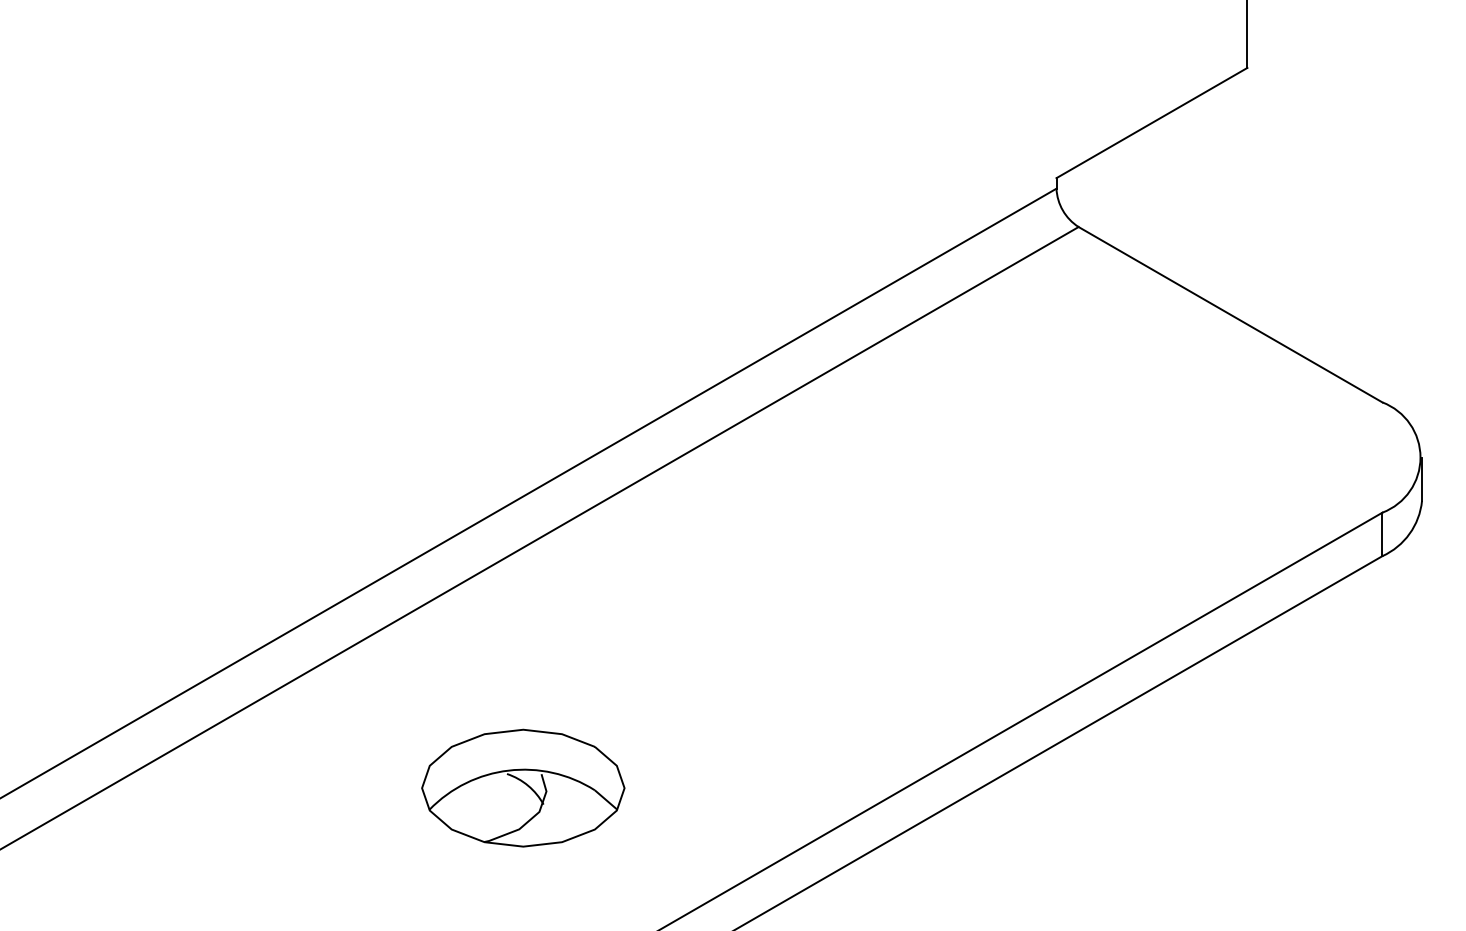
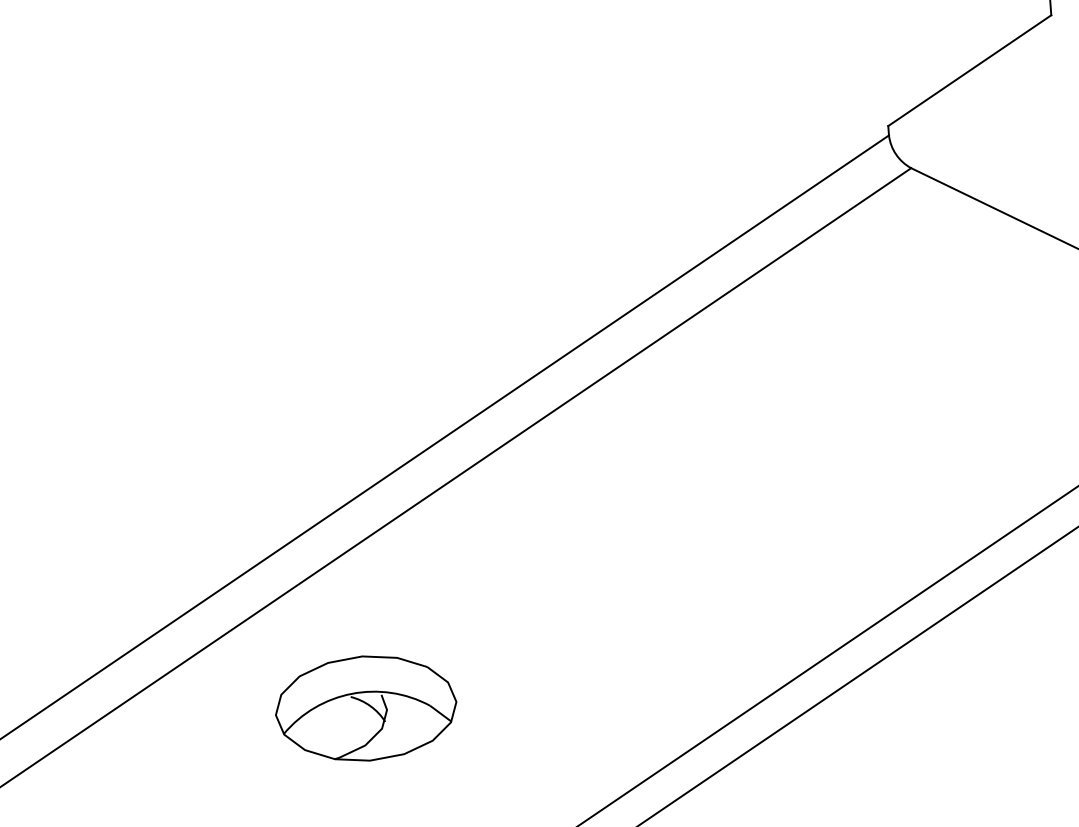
part: (523, 787) -> (366, 707), moved

